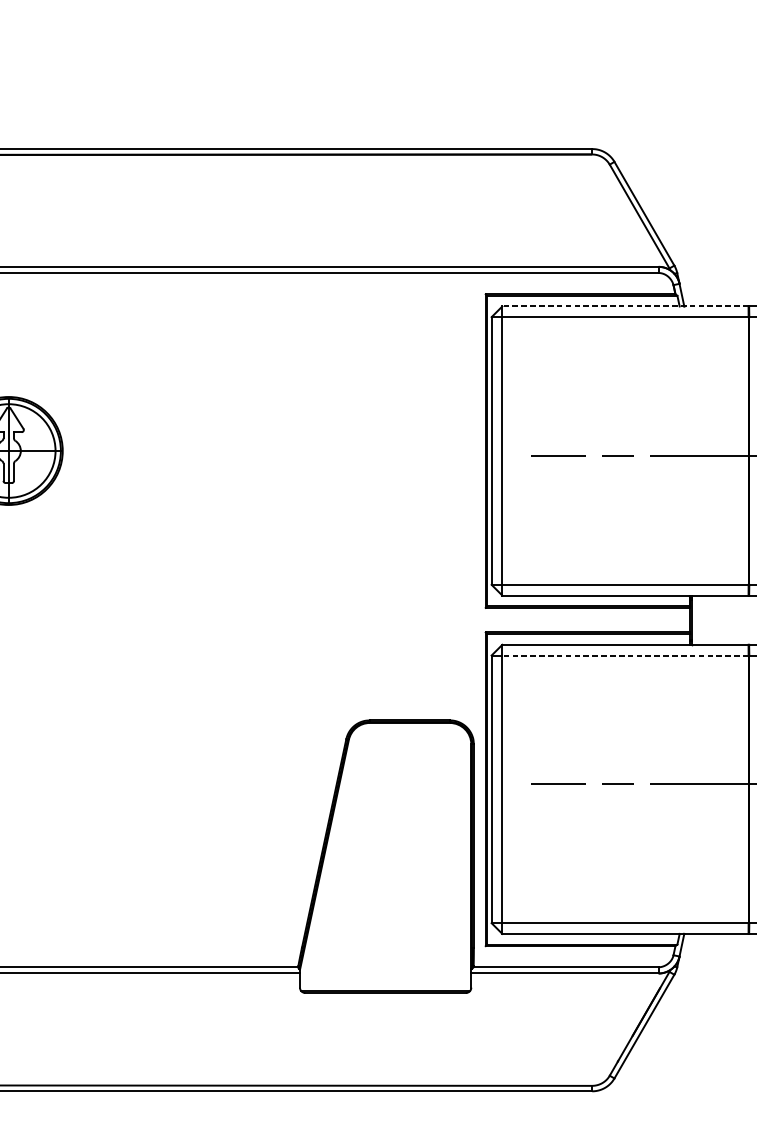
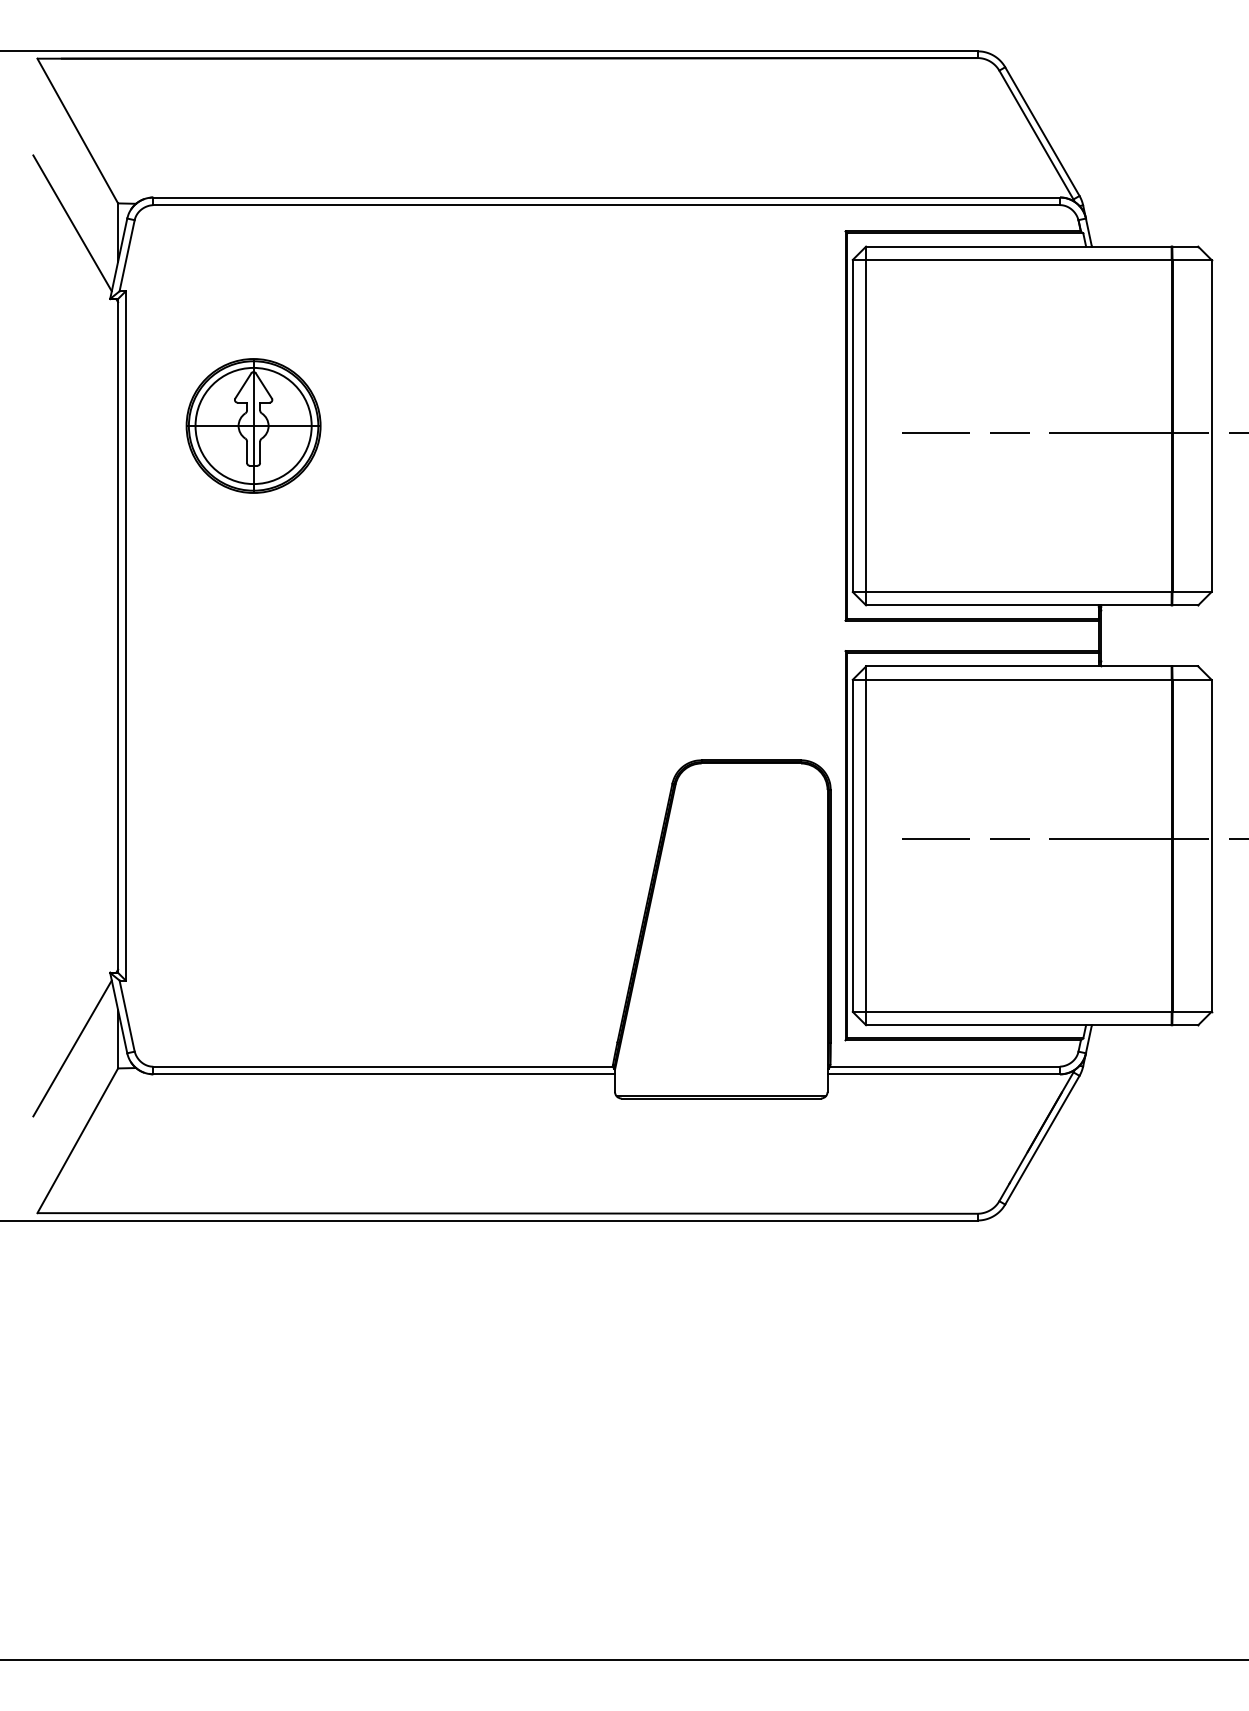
line: (625, 306) -> (1018, 246), dashed -> solid
line: (625, 655) -> (1018, 679), dashed -> solid

